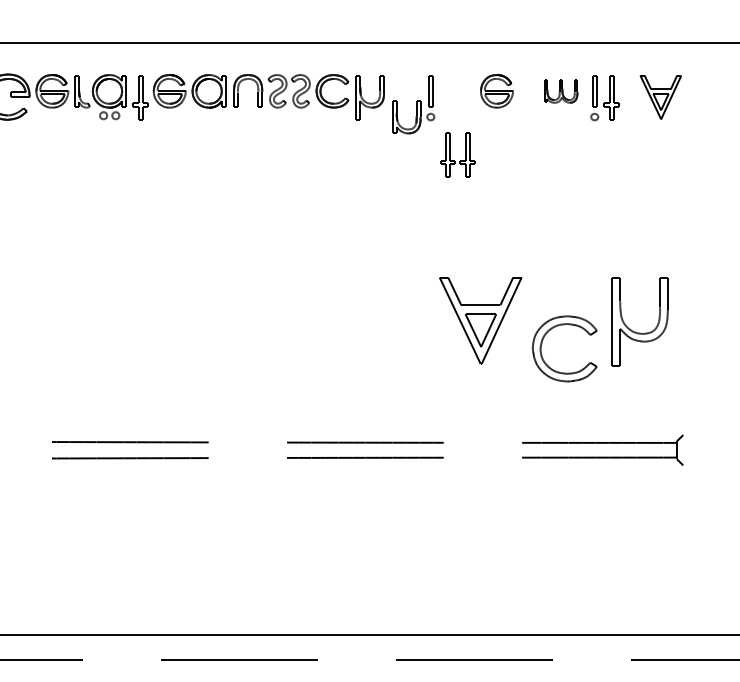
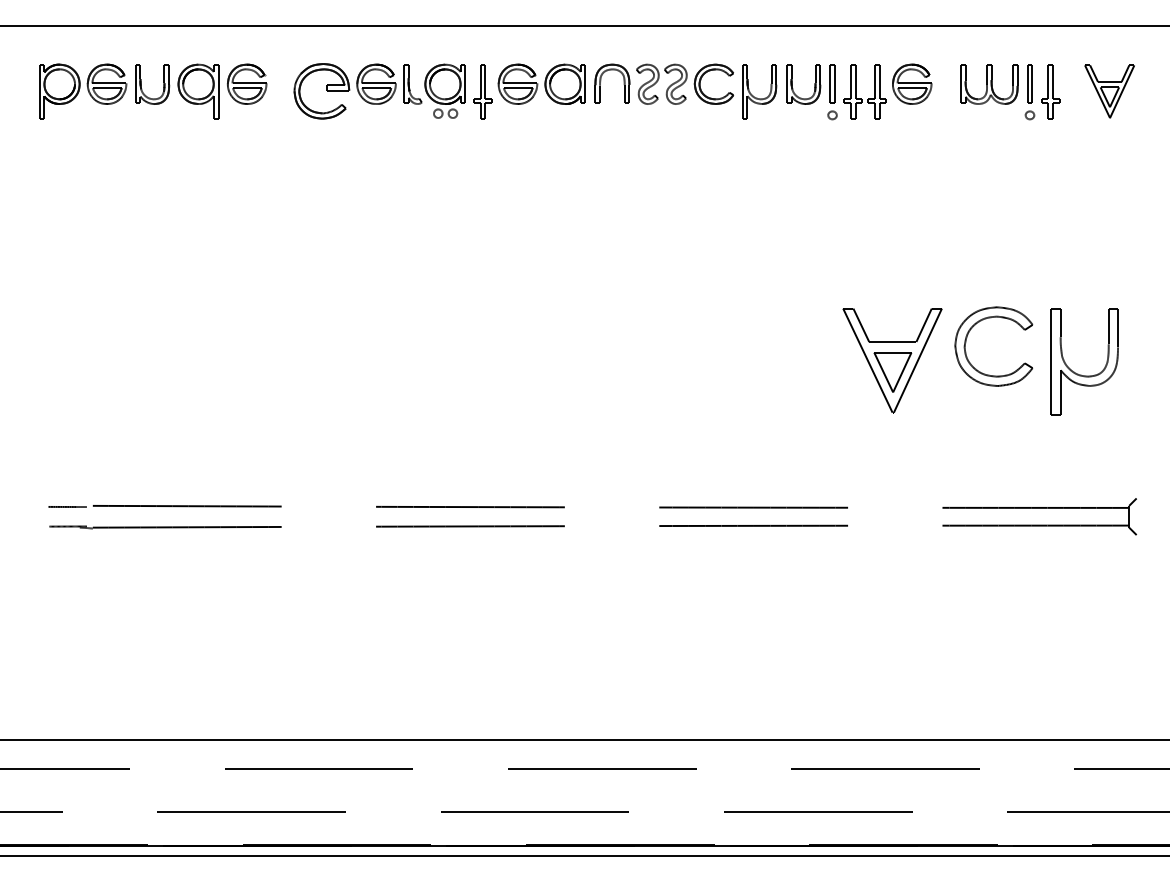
part: (561, 91) -> (989, 84), size x1.43
part: (398, 120) -> (793, 88), moved
part: (454, 160) -> (861, 98), moved
part: (542, 342) -> (967, 338), moved

